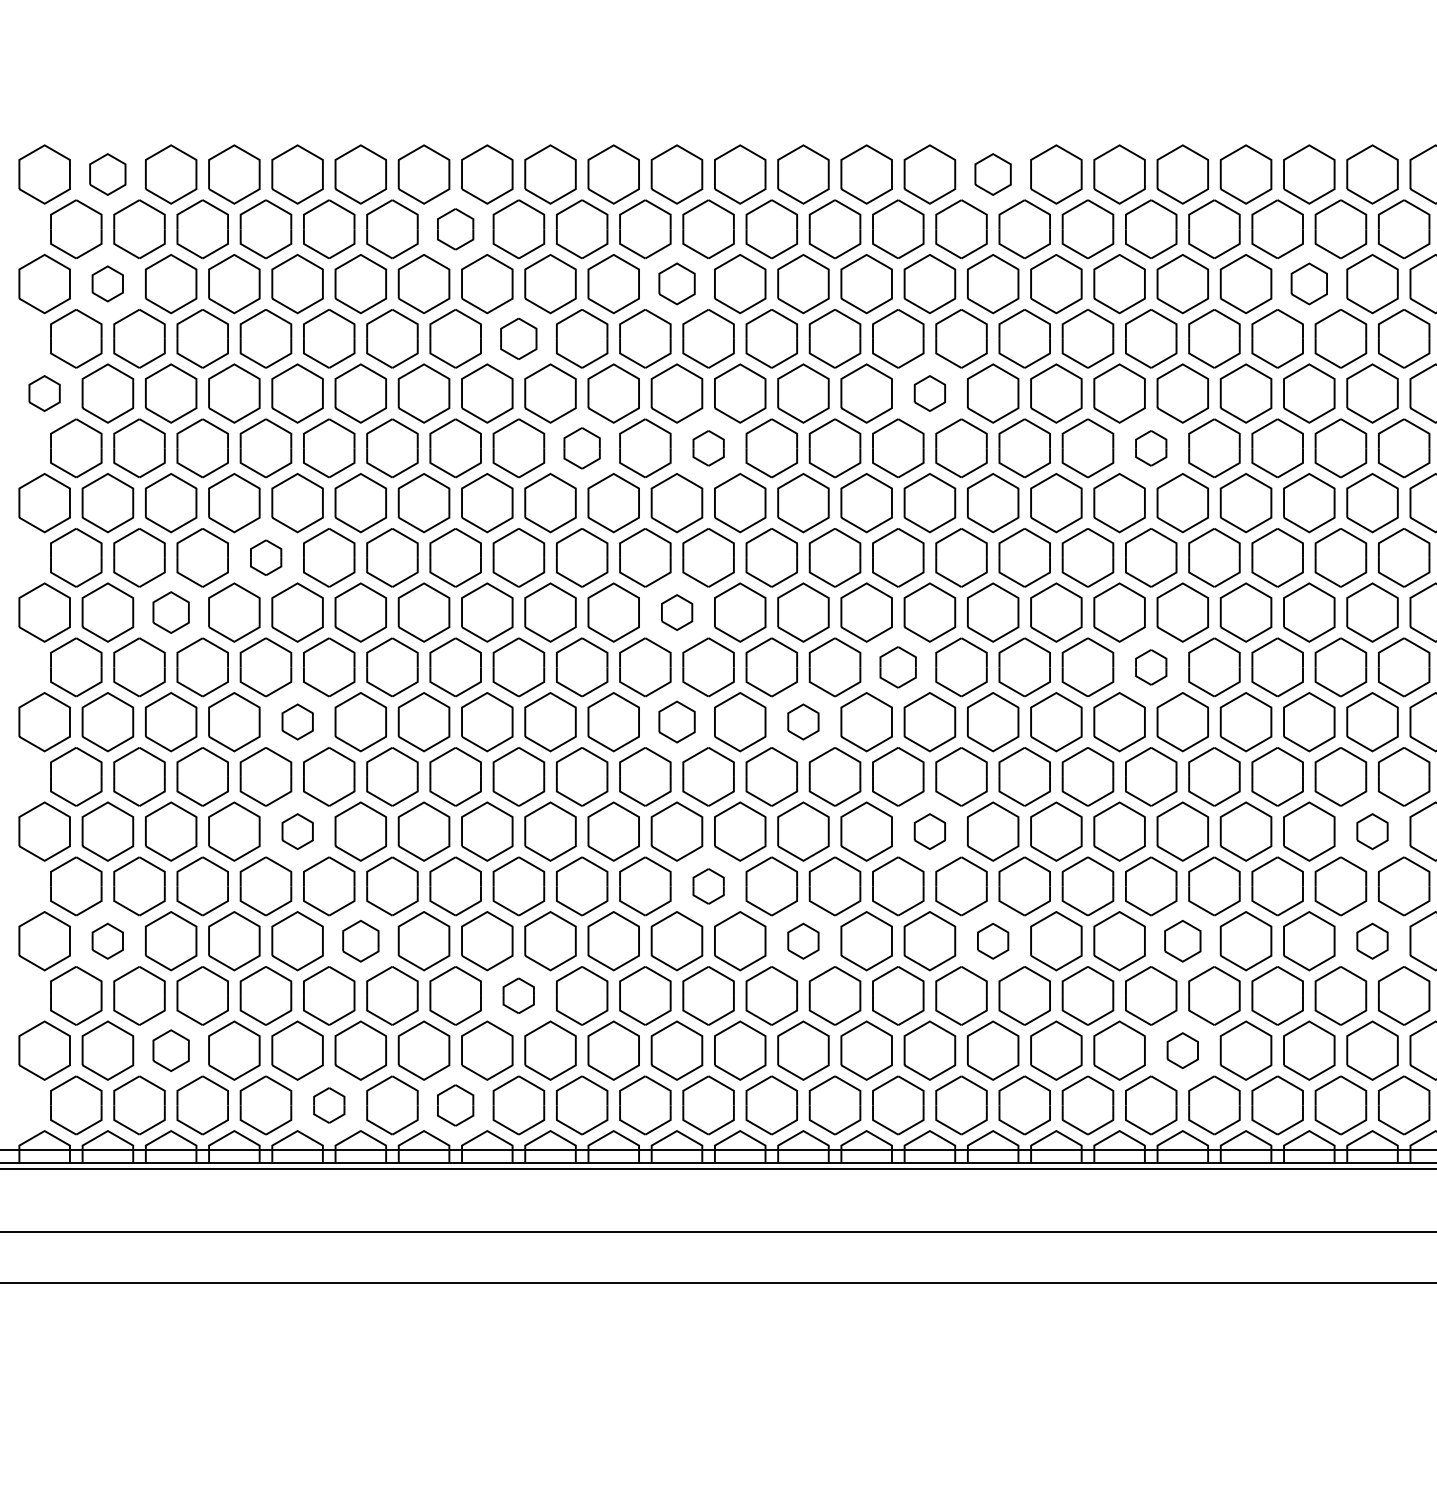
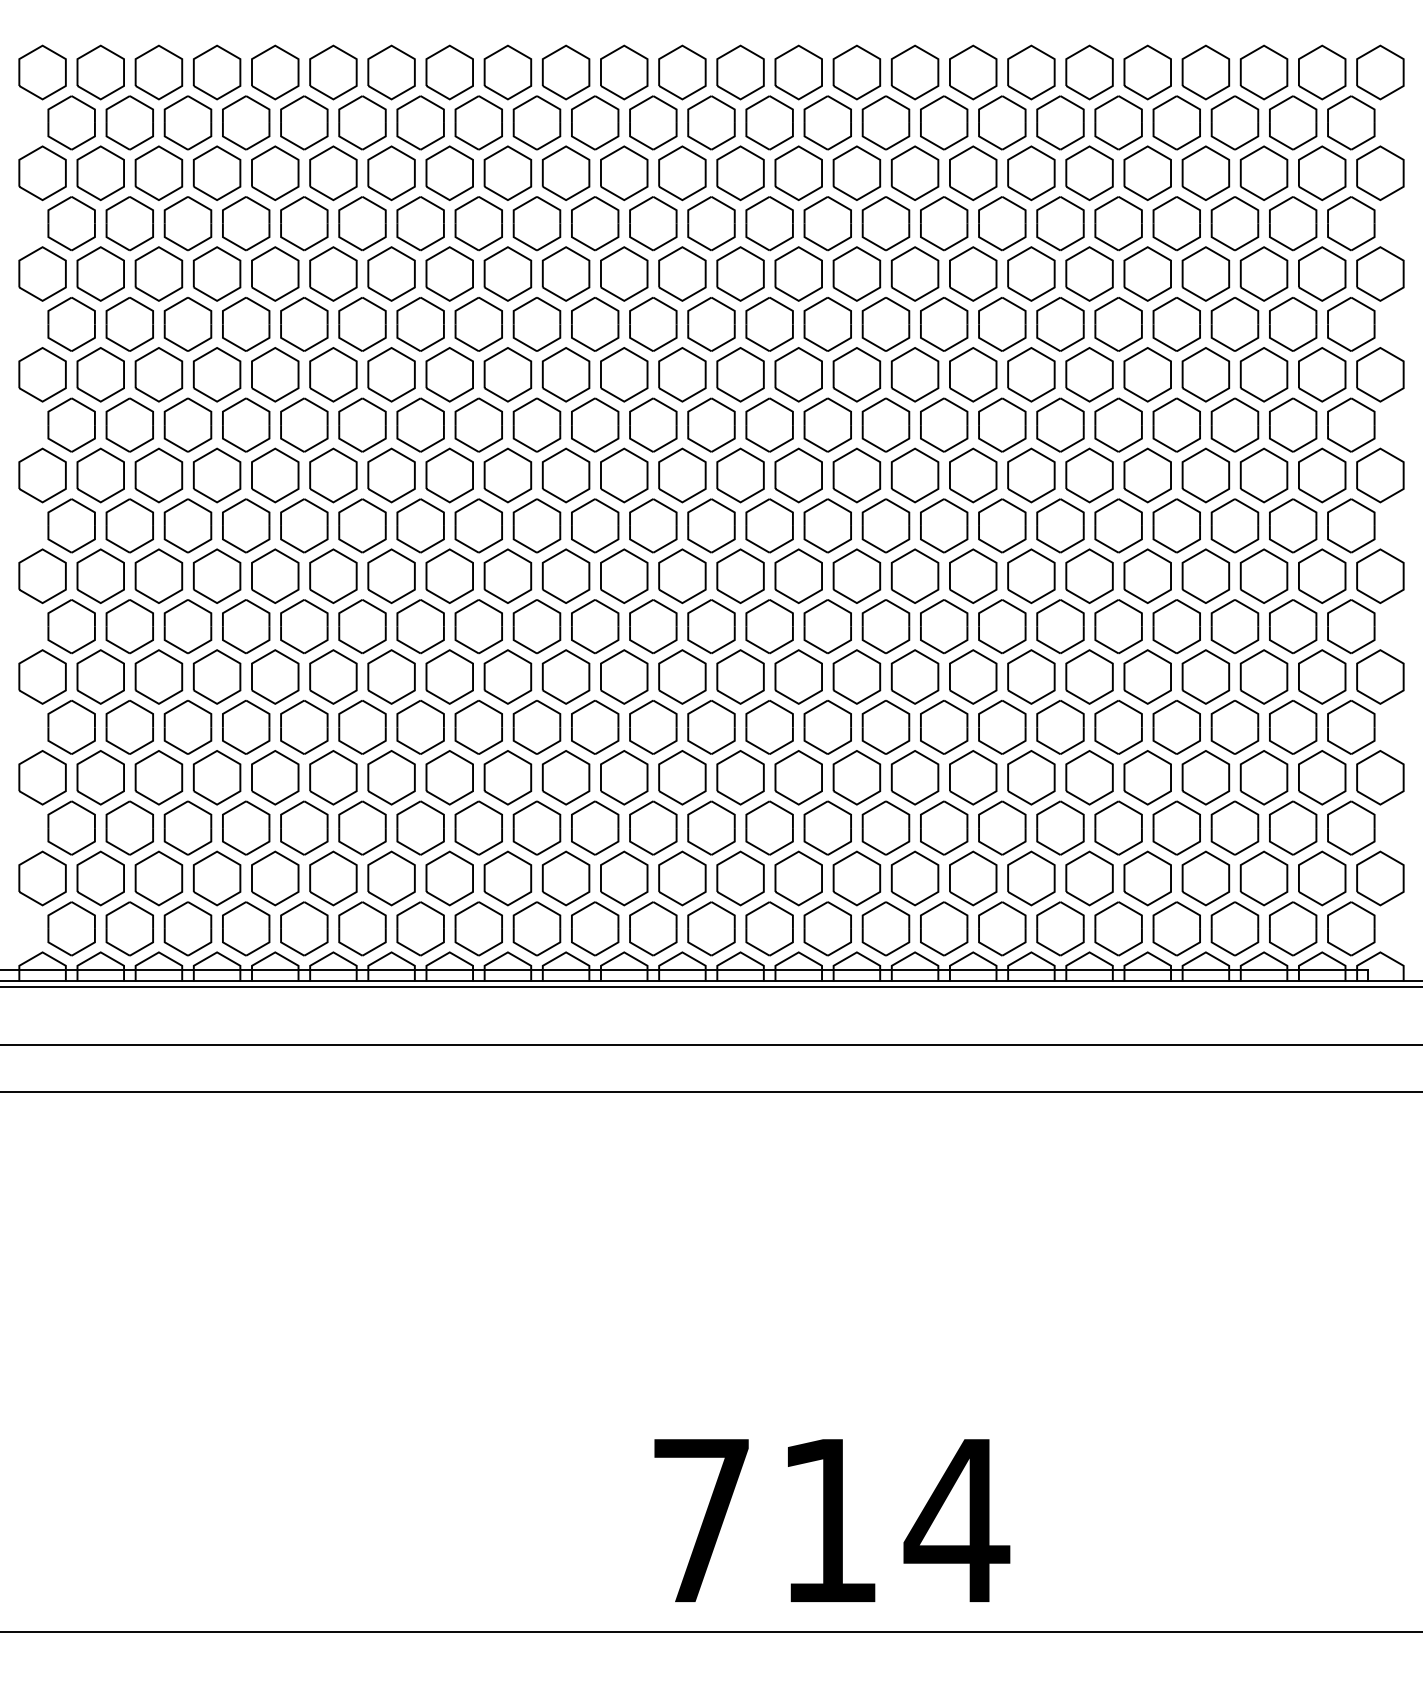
part: (107, 174) -> (100, 72), size x1.43
part: (992, 174) -> (914, 72), size x1.43
part: (455, 228) -> (420, 122), size x1.43
part: (107, 283) -> (100, 172), size x1.67
part: (677, 283) -> (624, 172), size x1.43
part: (1308, 283) -> (1205, 172), size x1.43
part: (518, 338) -> (478, 223), size x1.43
part: (44, 392) -> (42, 273), size x1.67
part: (929, 392) -> (856, 273), size x1.67
part: (581, 448) -> (536, 324), size x1.43
part: (708, 448) -> (653, 324), size x1.67
part: (1151, 448) -> (1060, 324), size x1.67
part: (266, 557) -> (246, 424), size x1.67
part: (170, 612) -> (158, 475), size x1.43
part: (677, 612) -> (624, 475), size x1.67
part: (897, 666) -> (827, 525), size x1.43
part: (1151, 666) -> (1060, 525), size x1.67
part: (297, 721) -> (275, 575), size x1.67
part: (677, 721) -> (624, 575), size x1.43
part: (803, 721) -> (740, 575), size x1.67
part: (297, 831) -> (275, 676), size x1.67
part: (929, 831) -> (856, 676), size x1.67
part: (1371, 831) -> (1263, 676), size x1.67
part: (708, 886) -> (653, 727), size x1.67
part: (107, 940) -> (100, 777), size x1.67
part: (360, 940) -> (333, 777), size x1.43
part: (803, 940) -> (740, 777), size x1.67
part: (992, 940) -> (914, 777), size x1.67
part: (1182, 940) -> (1089, 777), size x1.43
part: (1371, 940) -> (1263, 777), size x1.67
part: (518, 995) -> (478, 827), size x1.67
part: (170, 1050) -> (158, 878), size x1.43
part: (1182, 1050) -> (1089, 878), size x1.67
part: (329, 1105) -> (304, 928), size x1.67
part: (455, 1105) -> (420, 928), size x1.43

